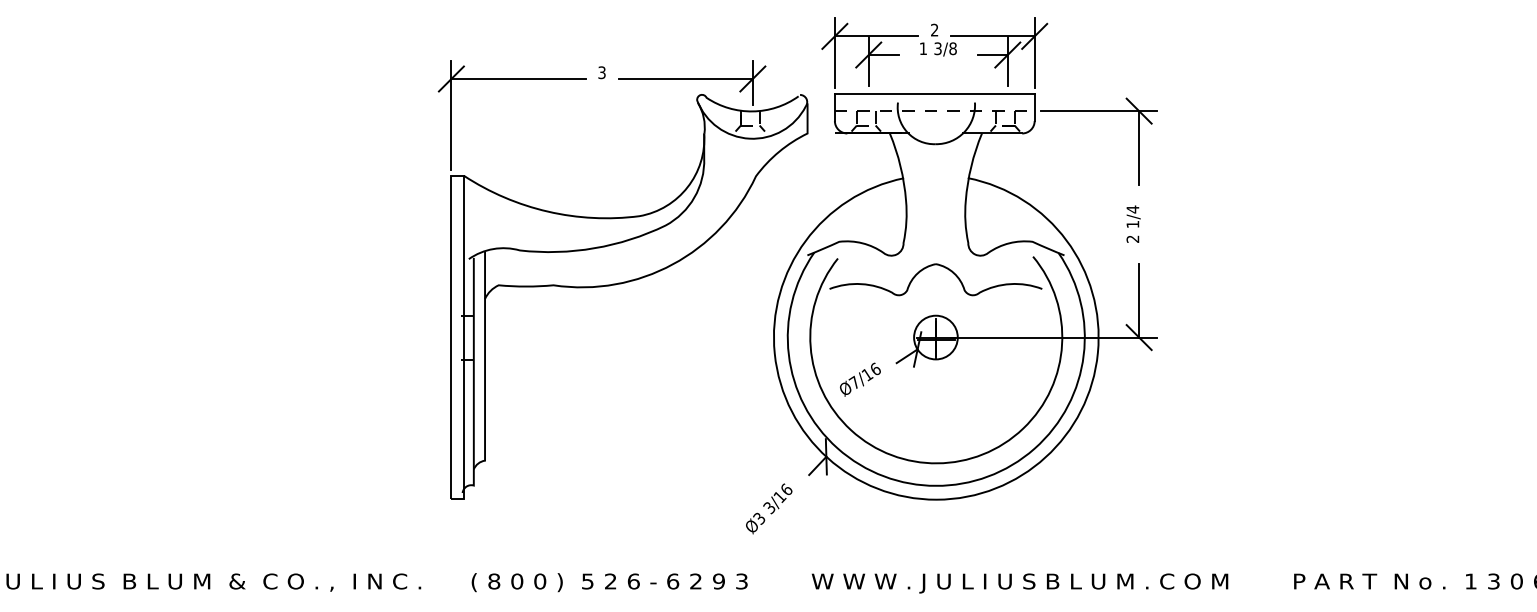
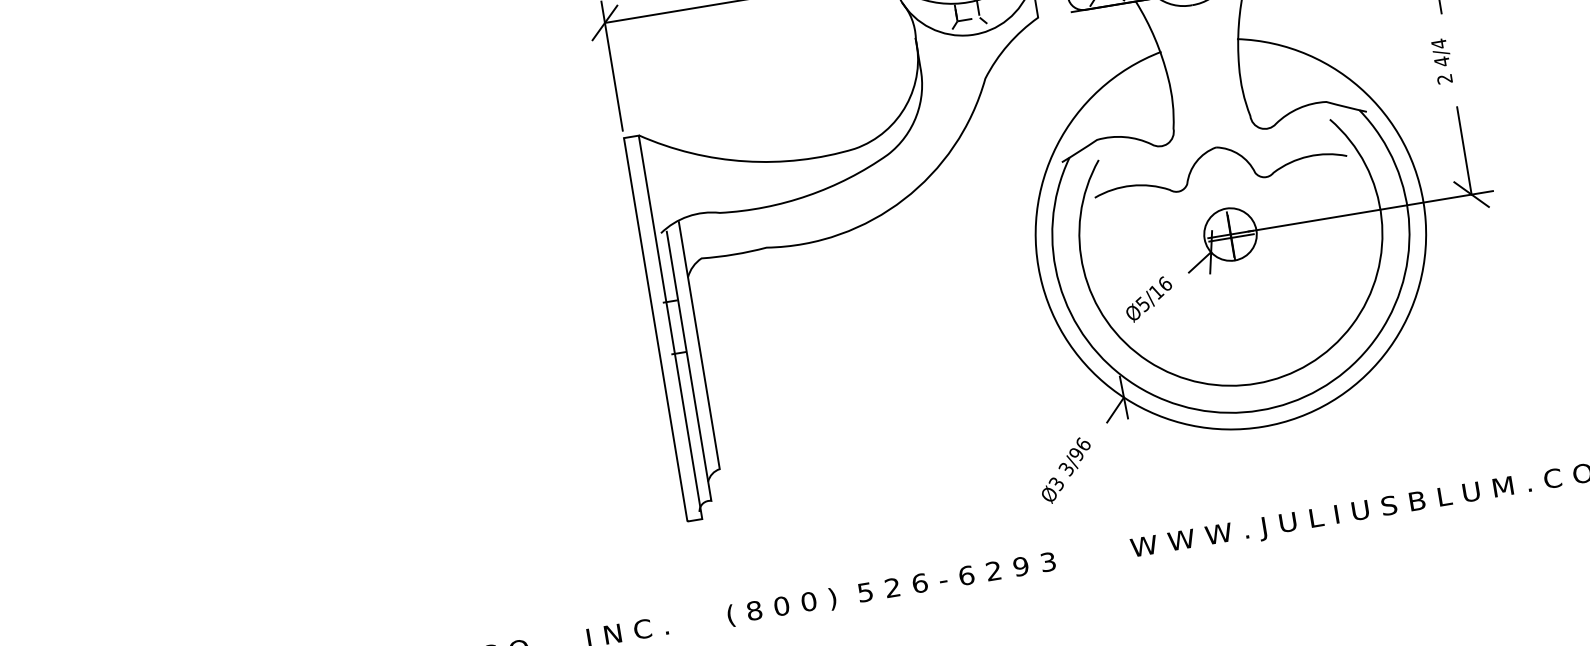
text: (1132, 224) -> (1441, 61), 1/4 -> 4/4
text: (853, 382) -> (1141, 304), Ø7/16 -> Ø5/16
text: (779, 496) -> (1076, 453), 3/16 -> 3/96

